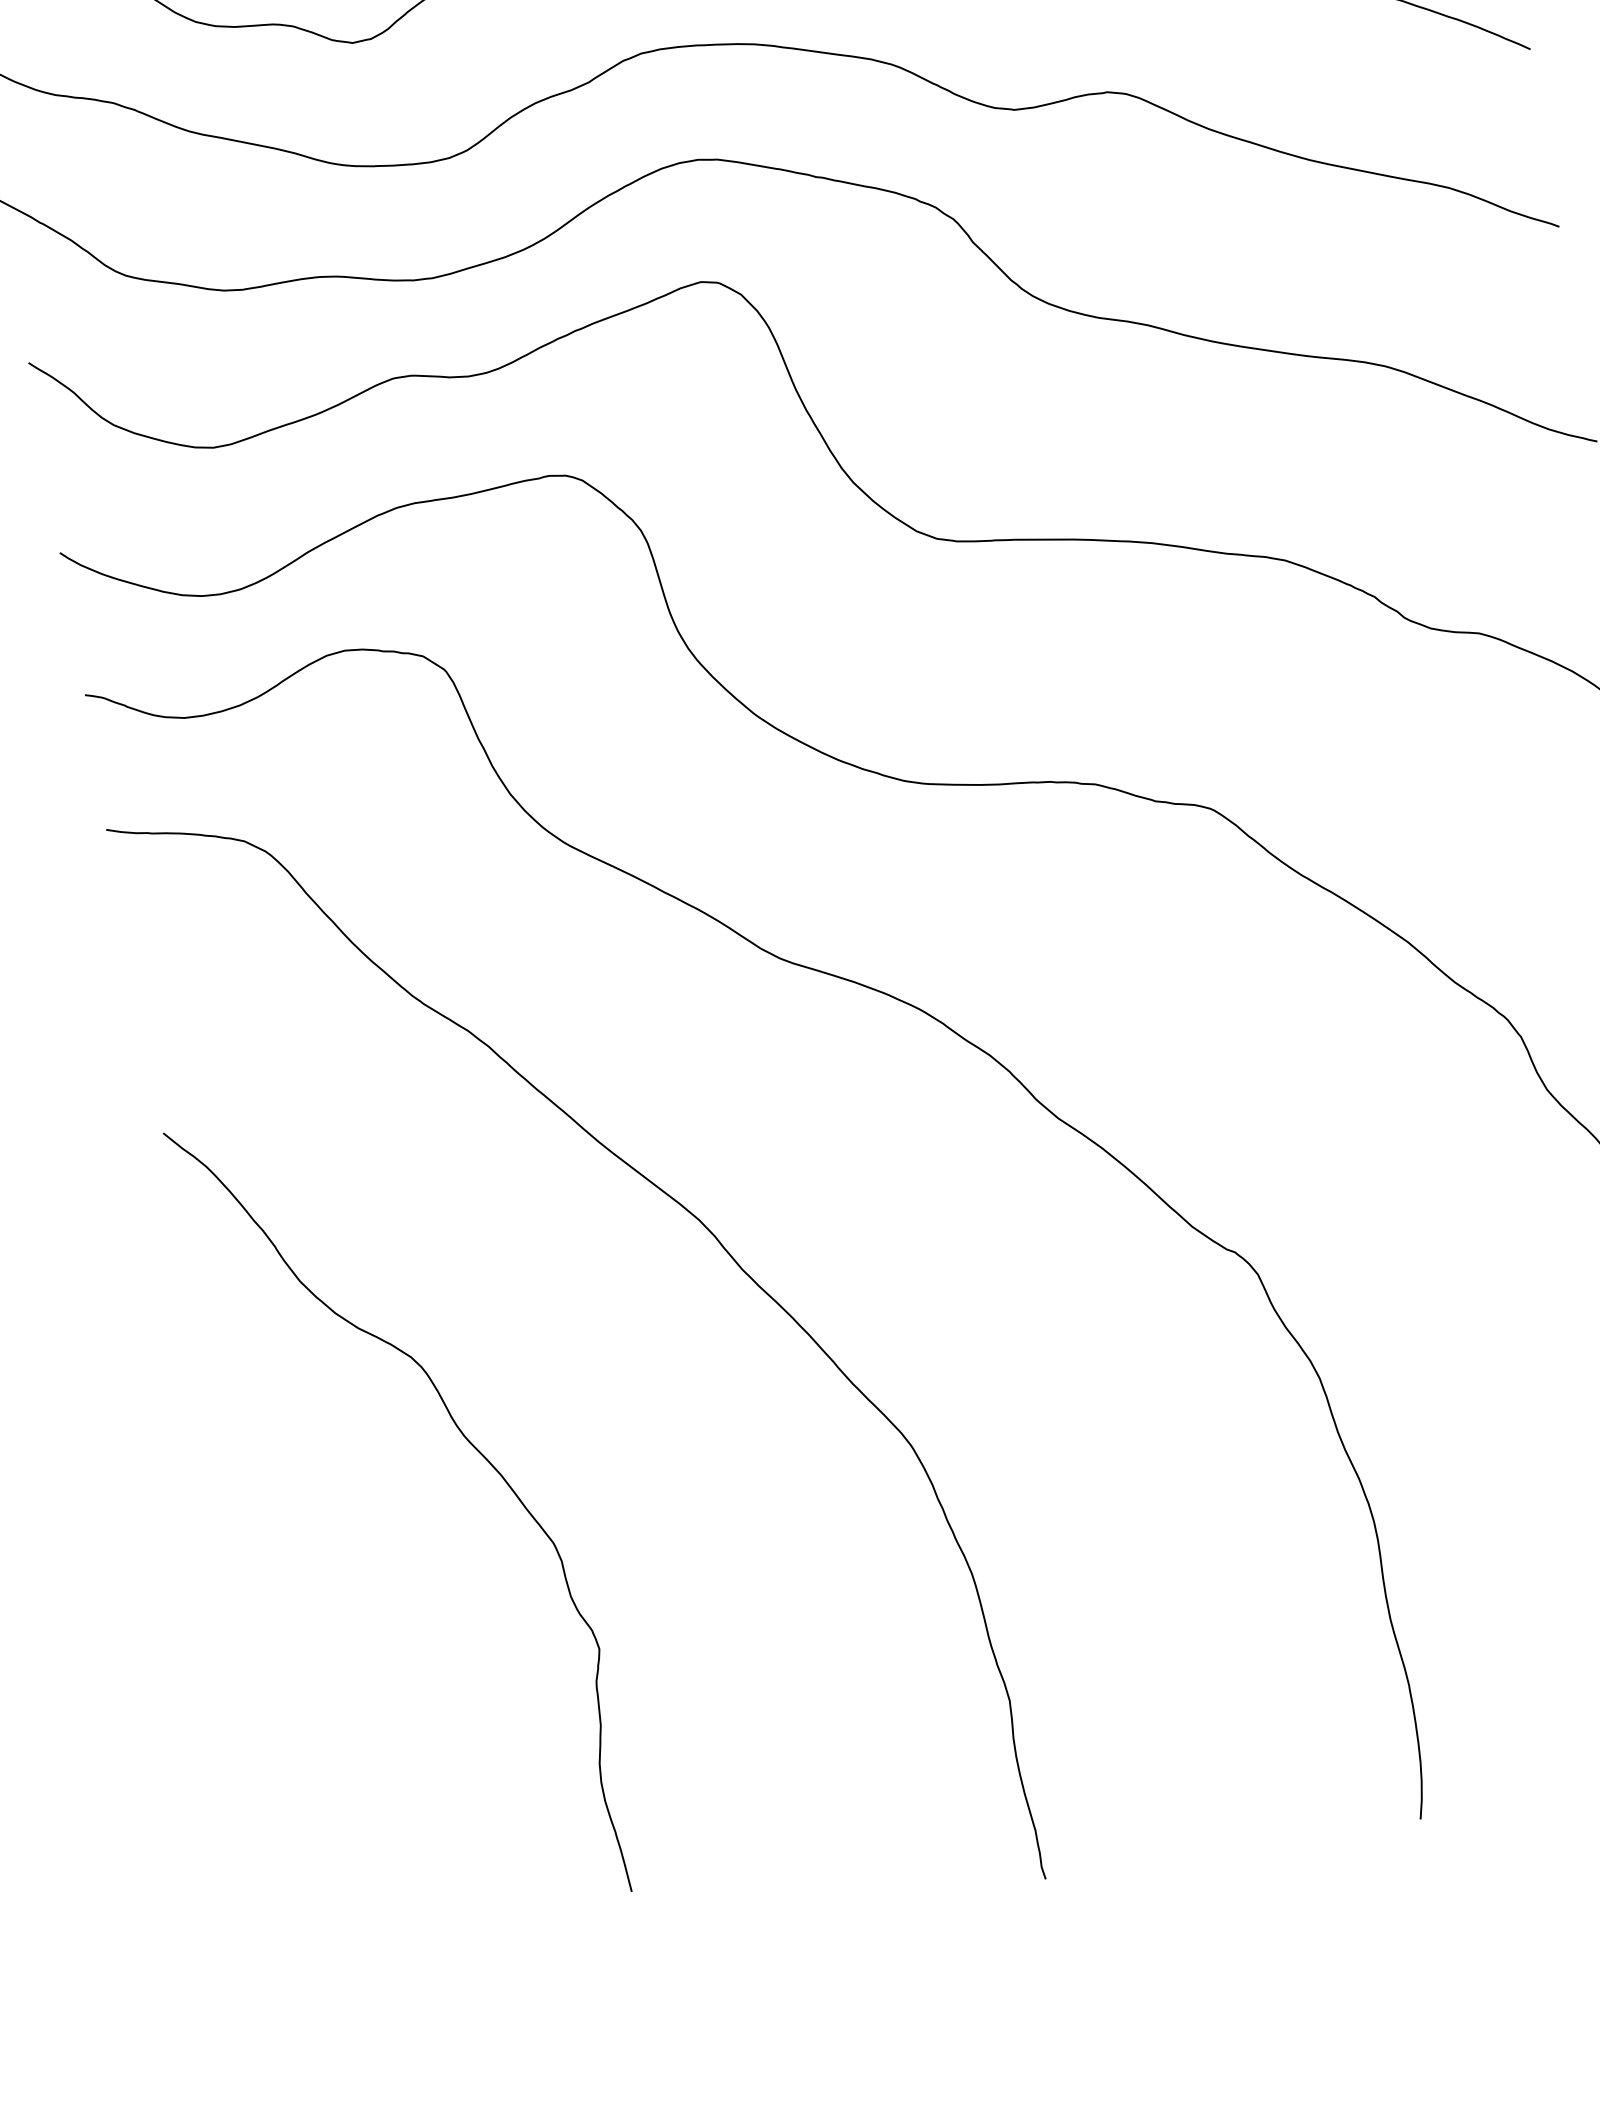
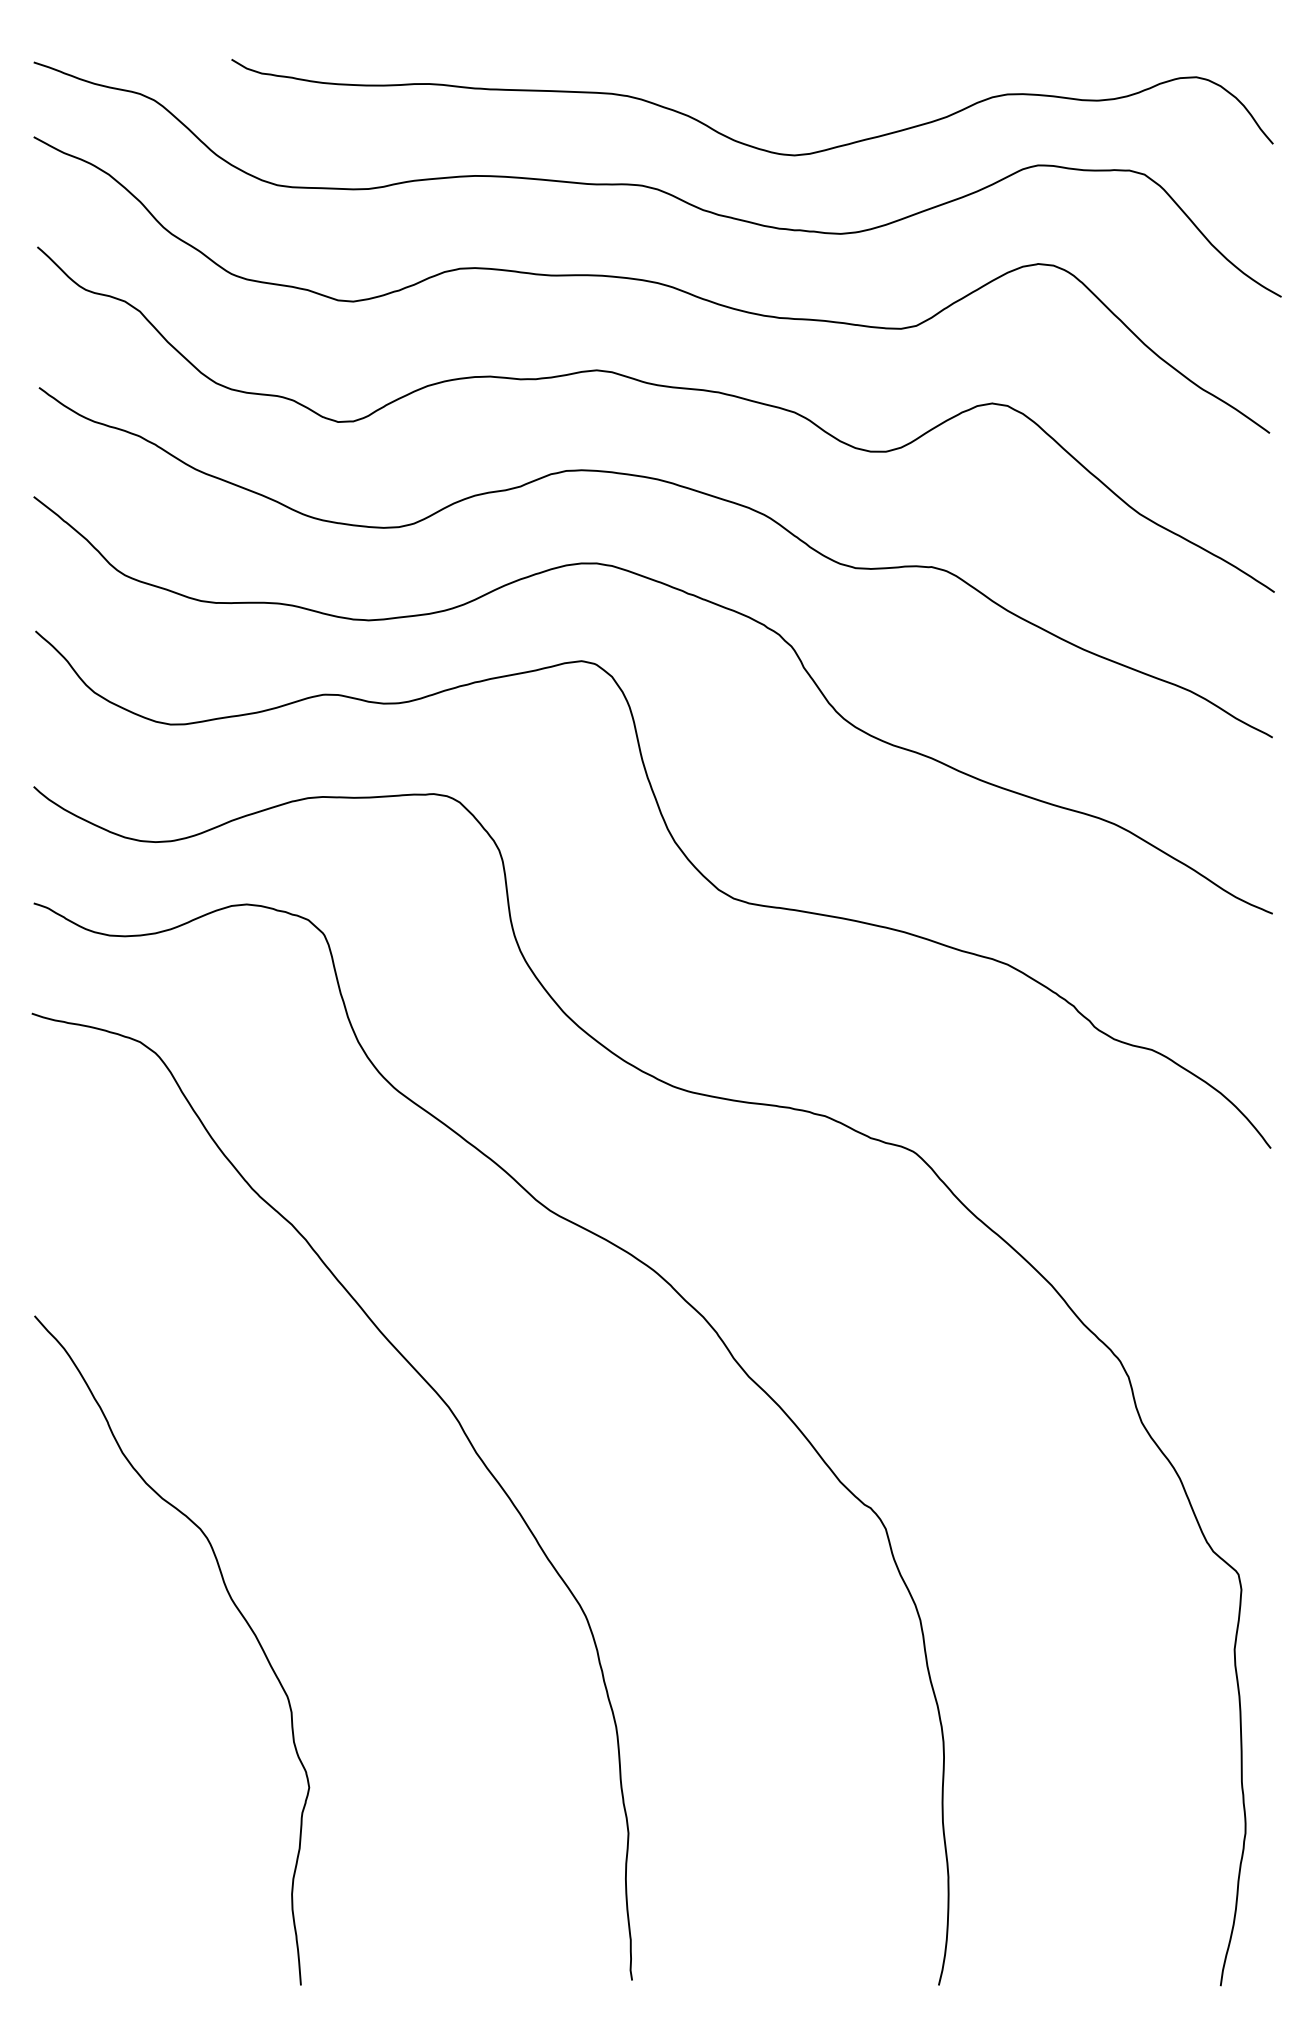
curve: (470, 1445) -> (235, 1607), moved

